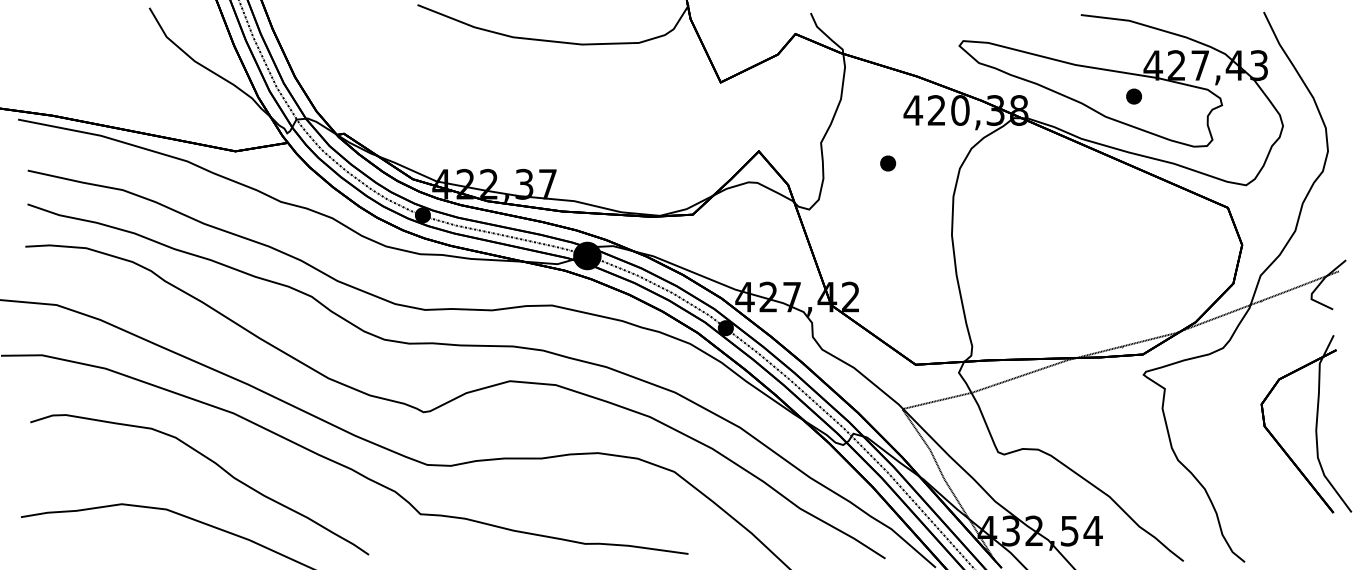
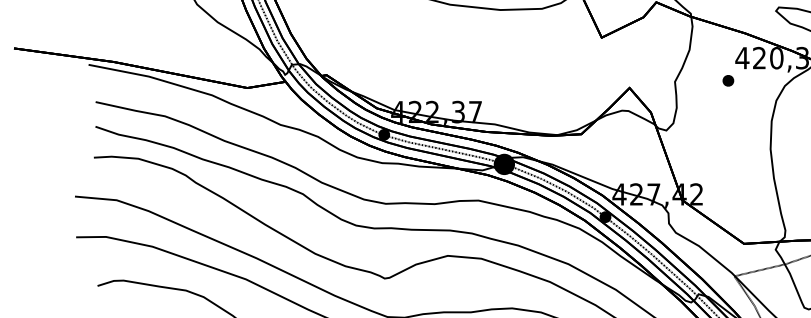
part: (888, 163) -> (728, 80), moved

